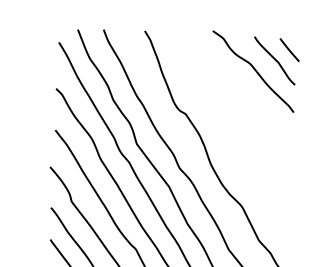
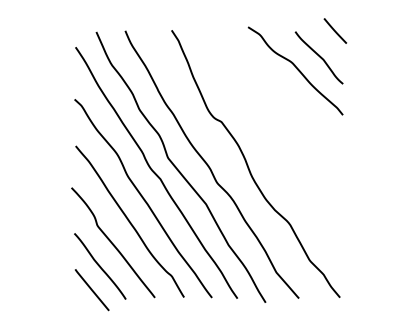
line: (289, 49) -> (335, 30), moved

